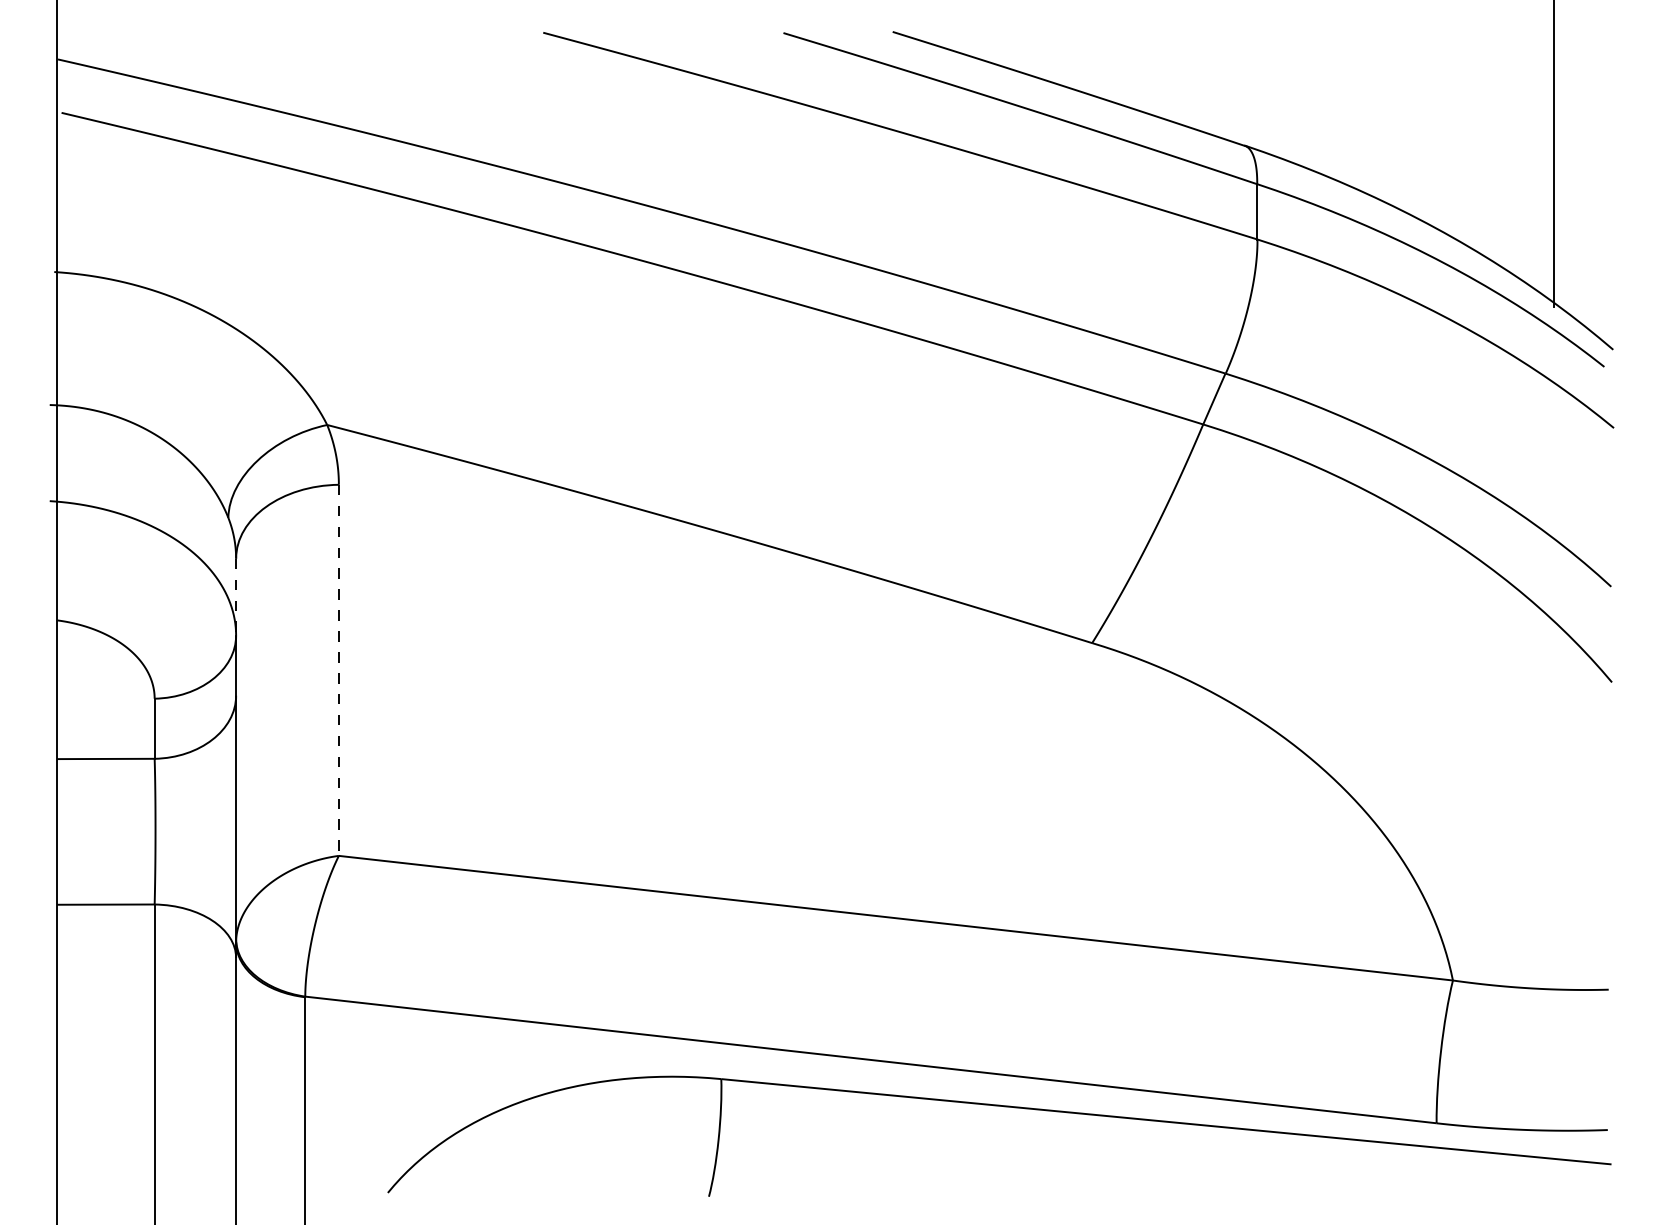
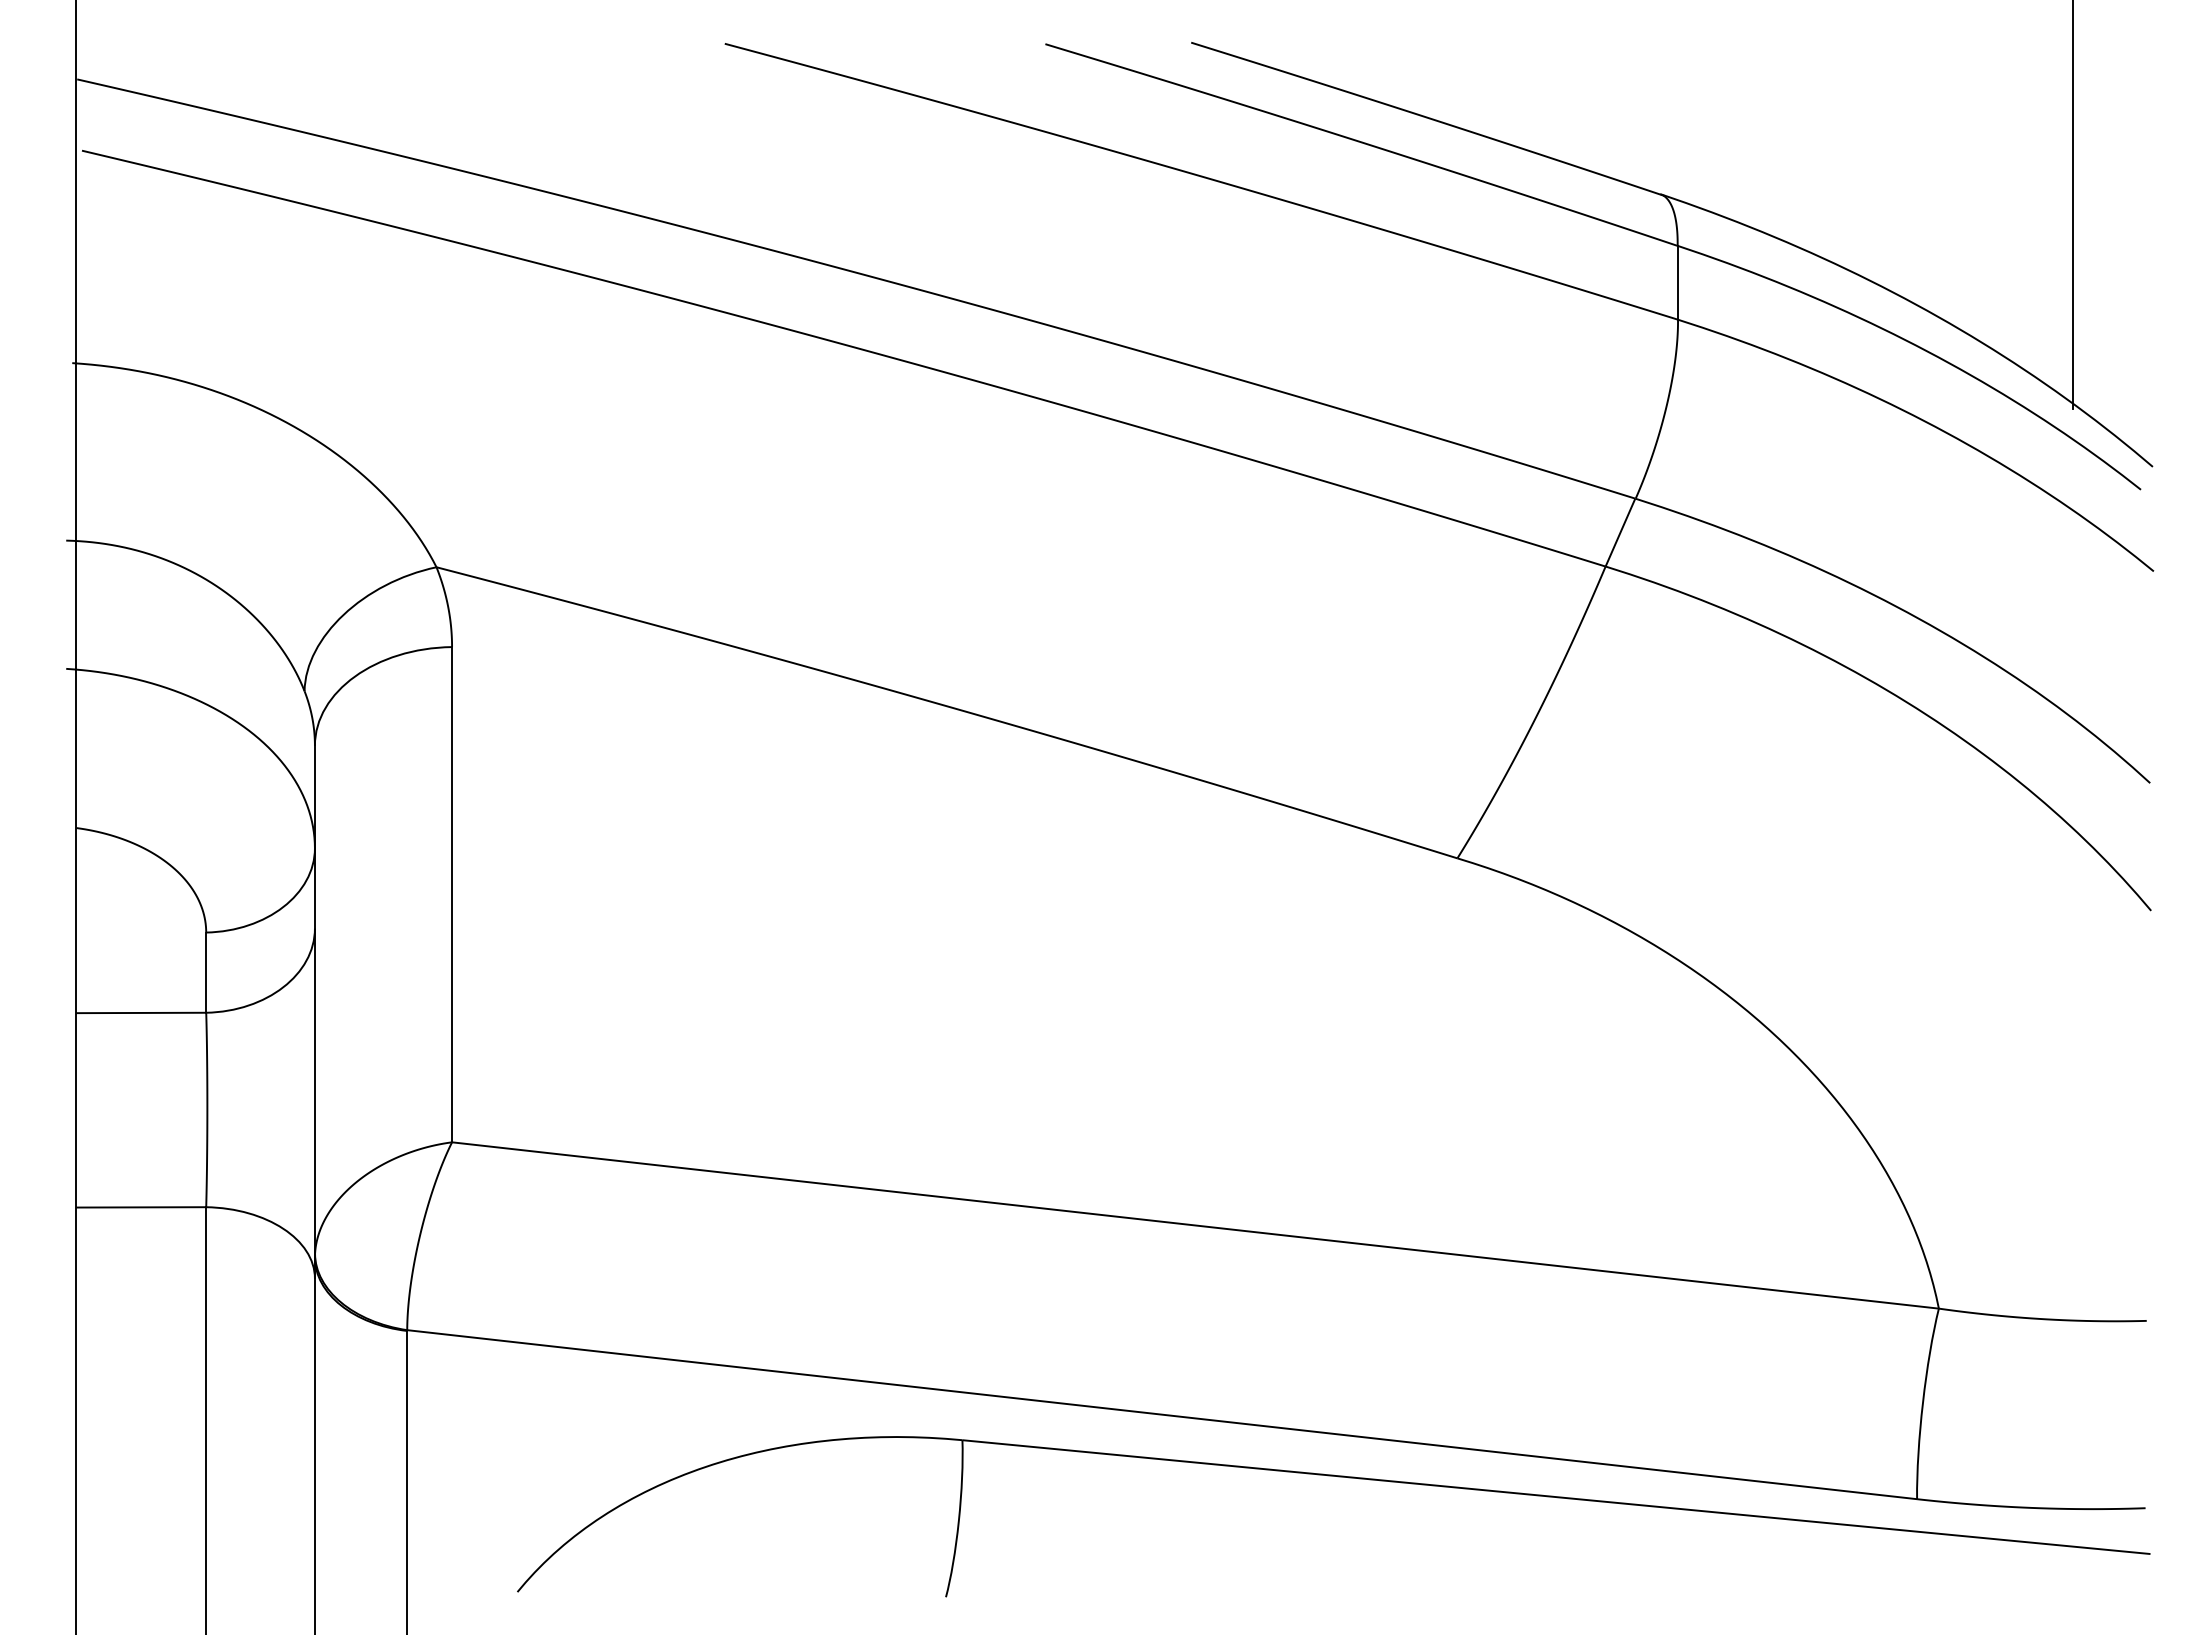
line: (235, 597) -> (314, 797), dashed -> solid
line: (339, 670) -> (452, 894), dashed -> solid

